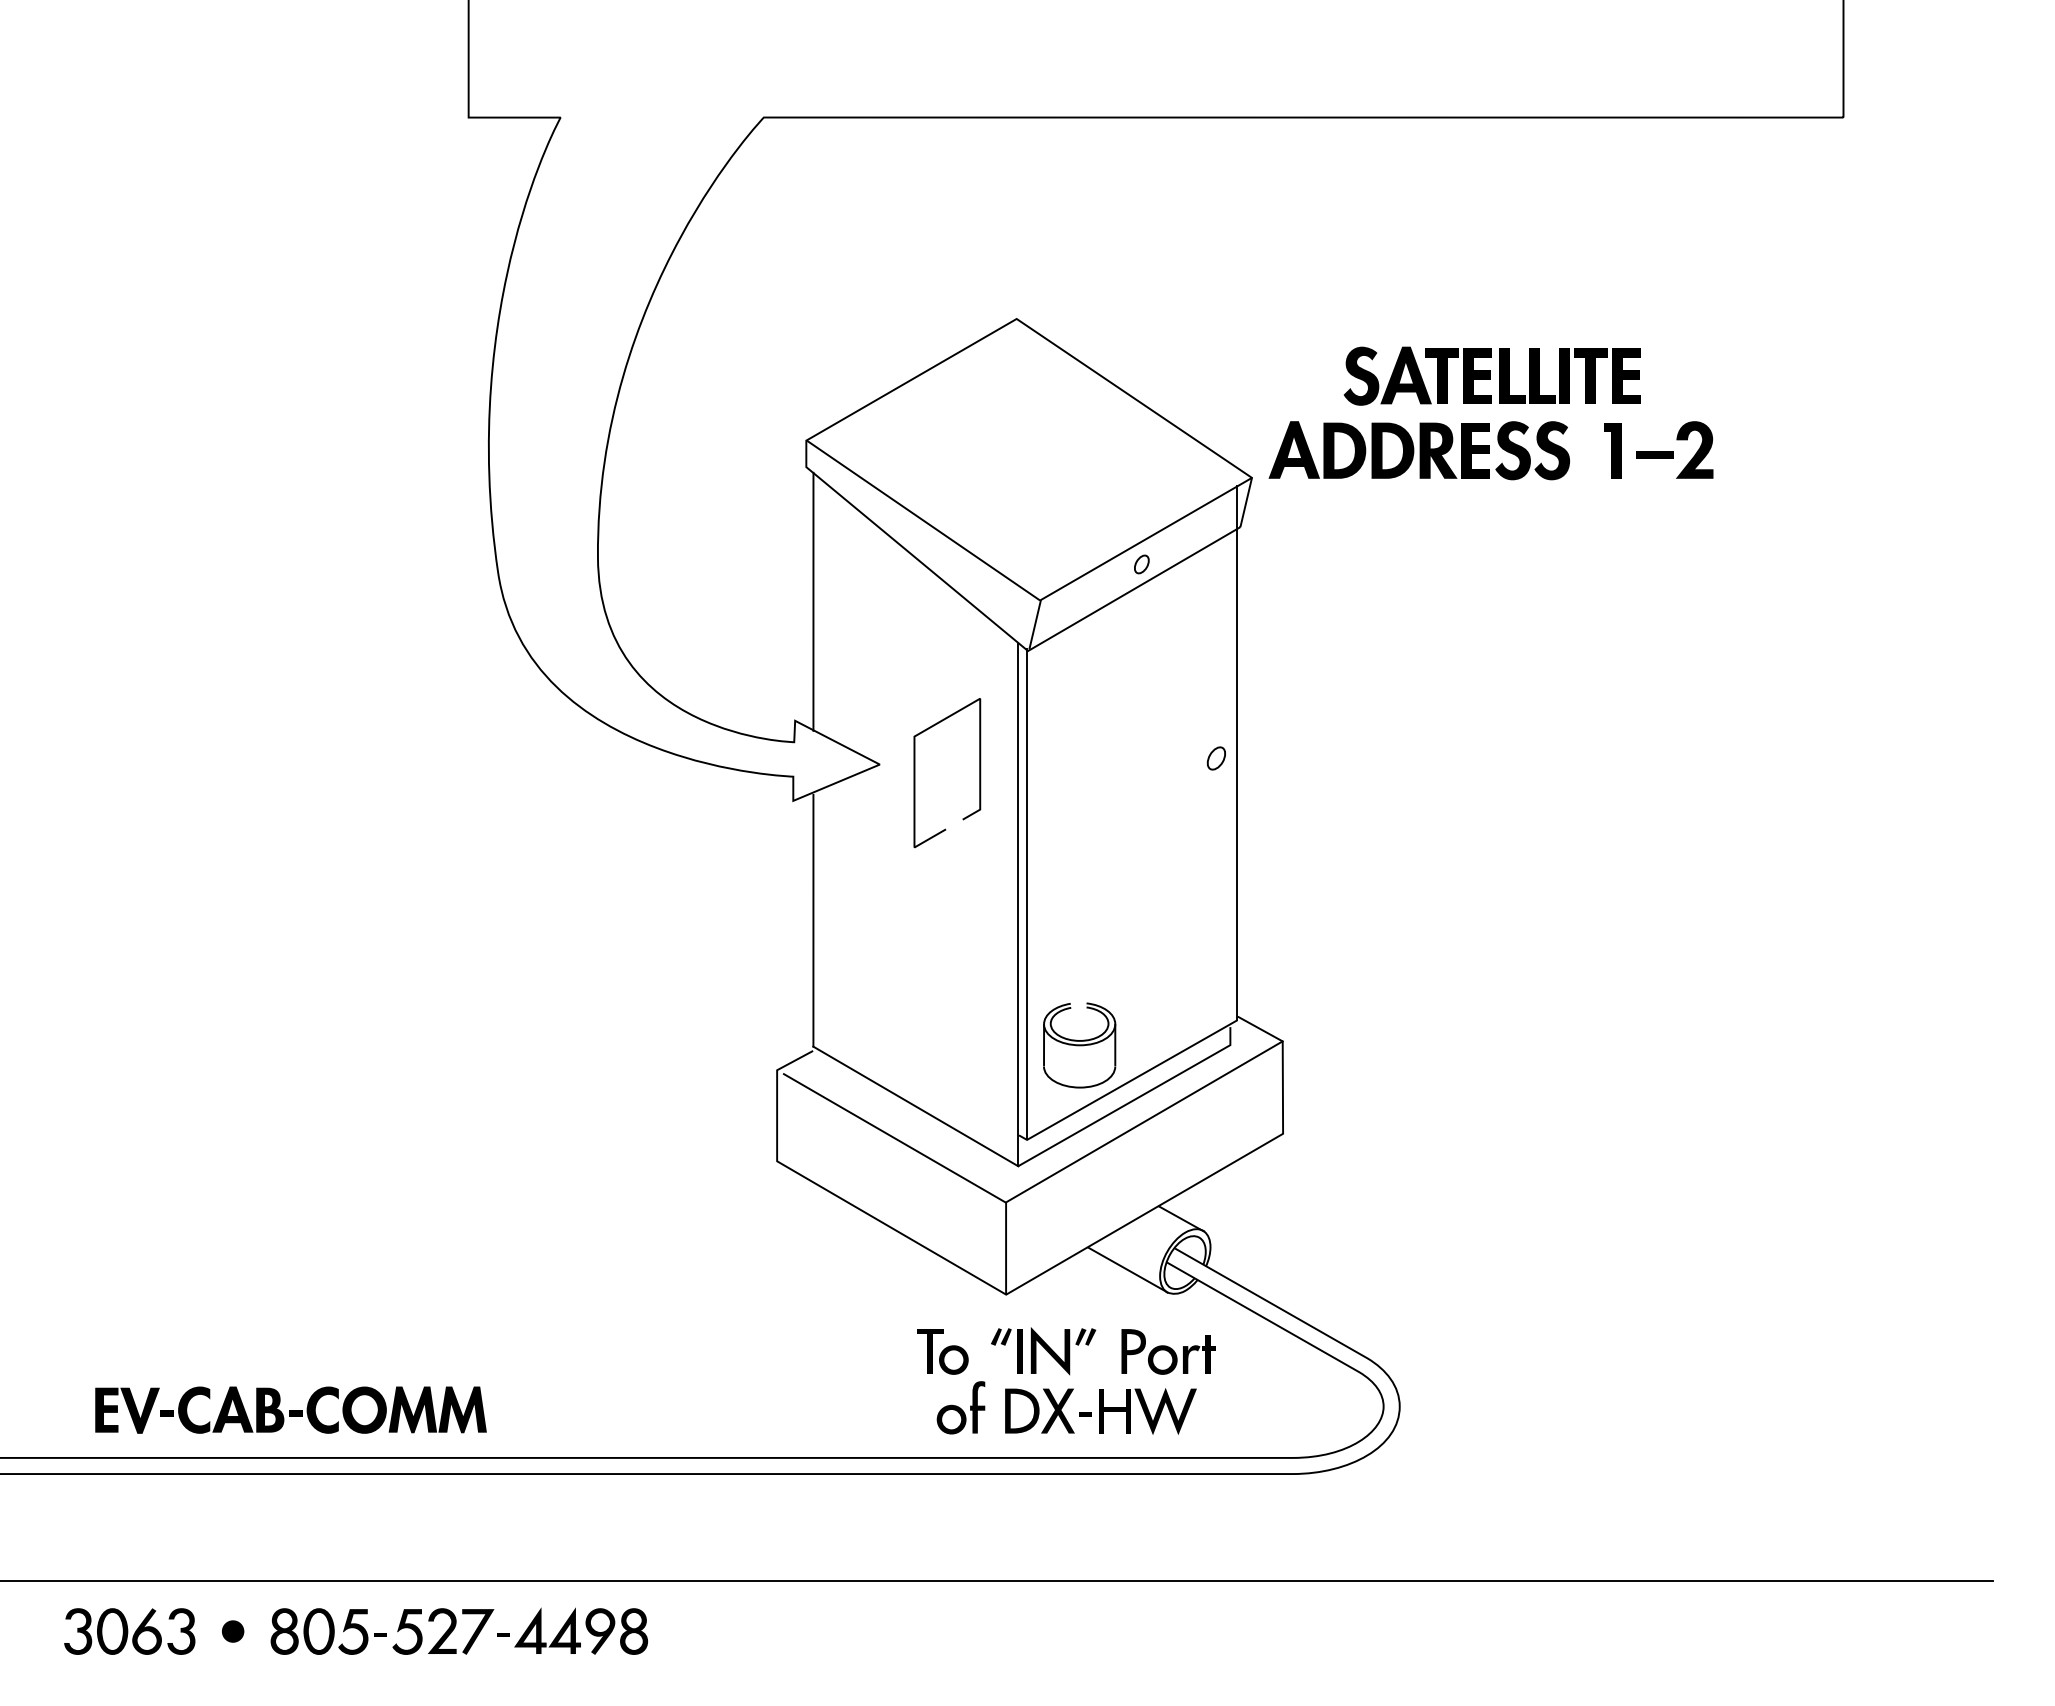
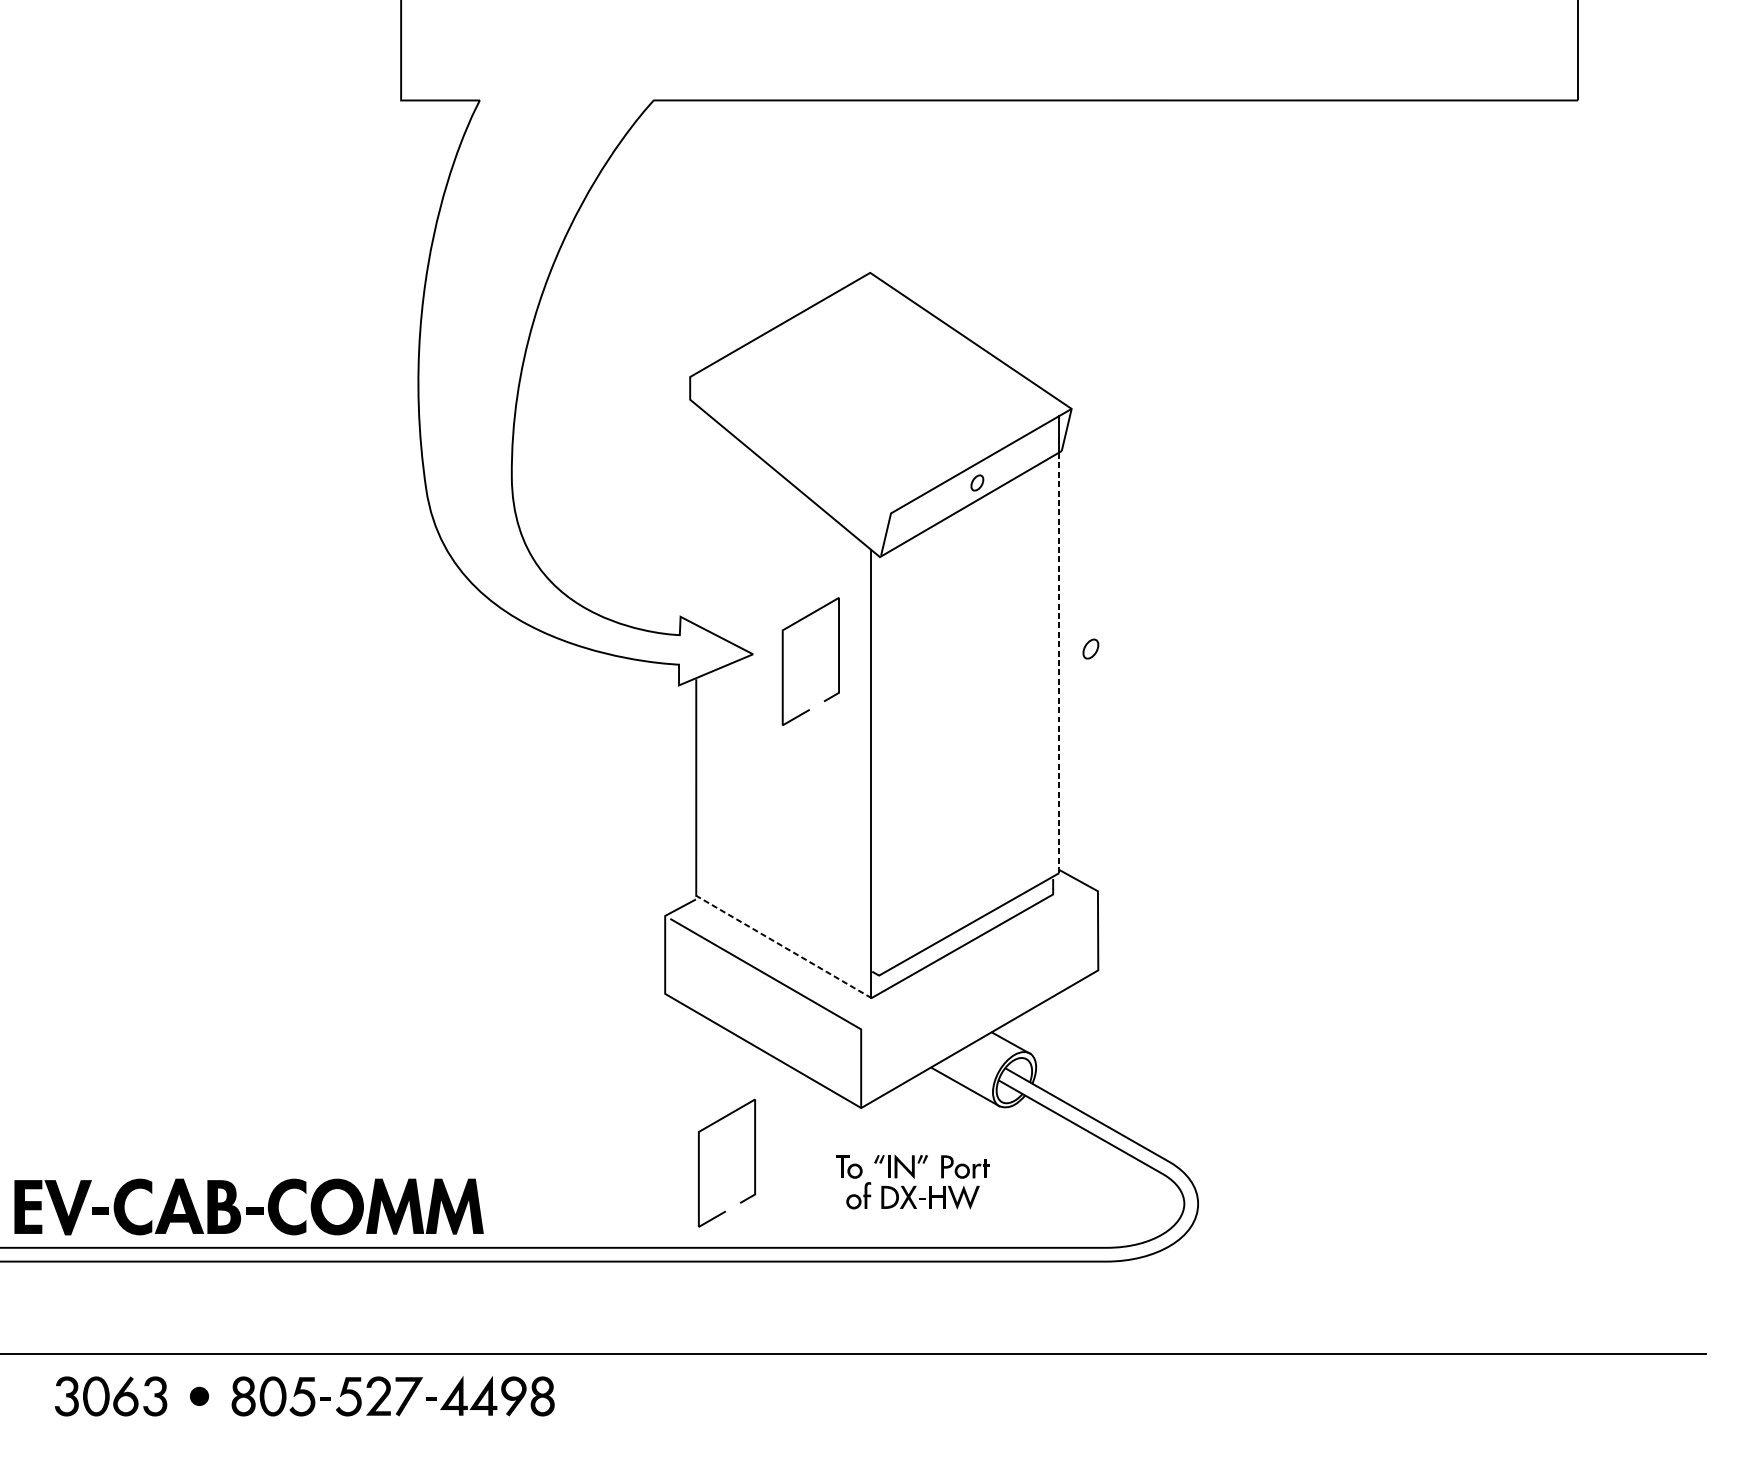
part: (1490, 403) -> (1275, 345), removed
line: (923, 520) -> (790, 445), removed
line: (813, 601) -> (696, 514), removed
part: (1215, 758) -> (1090, 649), moved
line: (1237, 774) -> (1059, 662), solid -> dashed
line: (1027, 894) -> (879, 765), removed
part: (1079, 1045) -> (924, 894), removed
line: (915, 1106) -> (783, 946), solid -> dashed
line: (1144, 1121) -> (979, 959), removed
curve: (817, 1359) -> (699, 1163), added
part: (1066, 1380) -> (912, 1181), size x0.6
part: (290, 1409) -> (248, 1206), size x1.4

